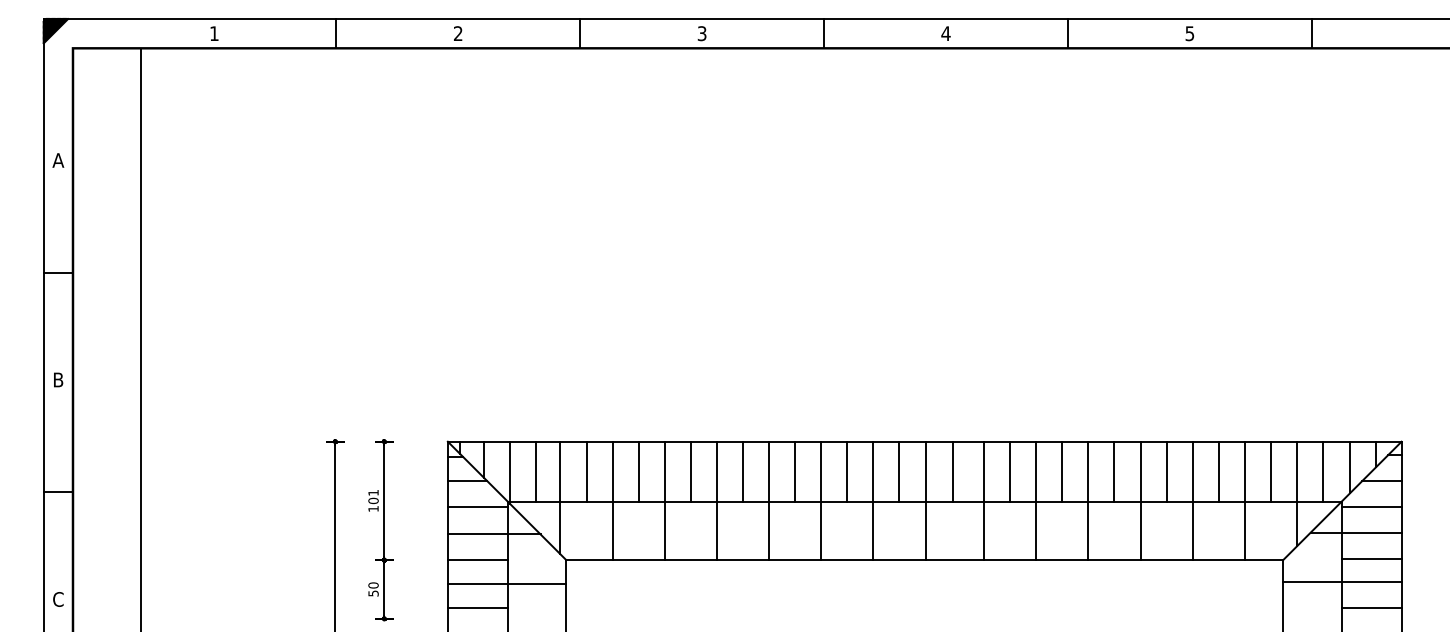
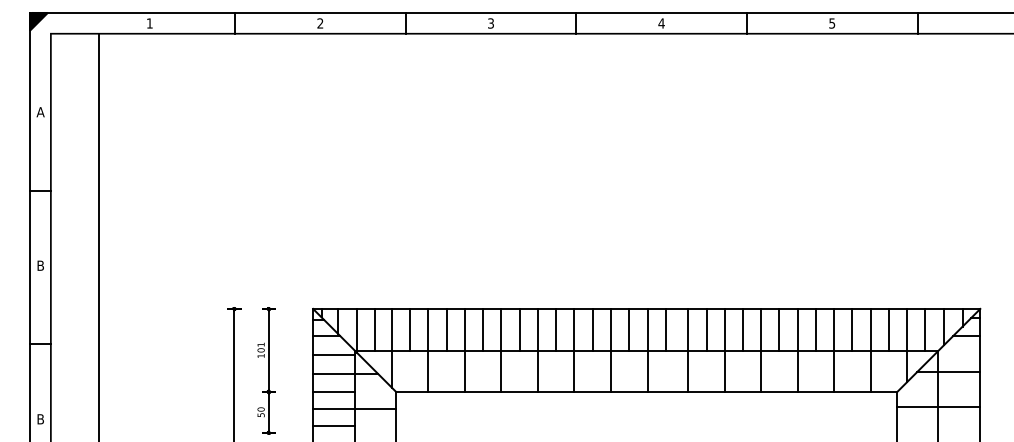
line: (1371, 506) -> (959, 354), removed
line: (1371, 558) -> (959, 390), removed
text: (58, 599) -> (40, 419), C -> B
line: (1371, 608) -> (959, 425), removed

